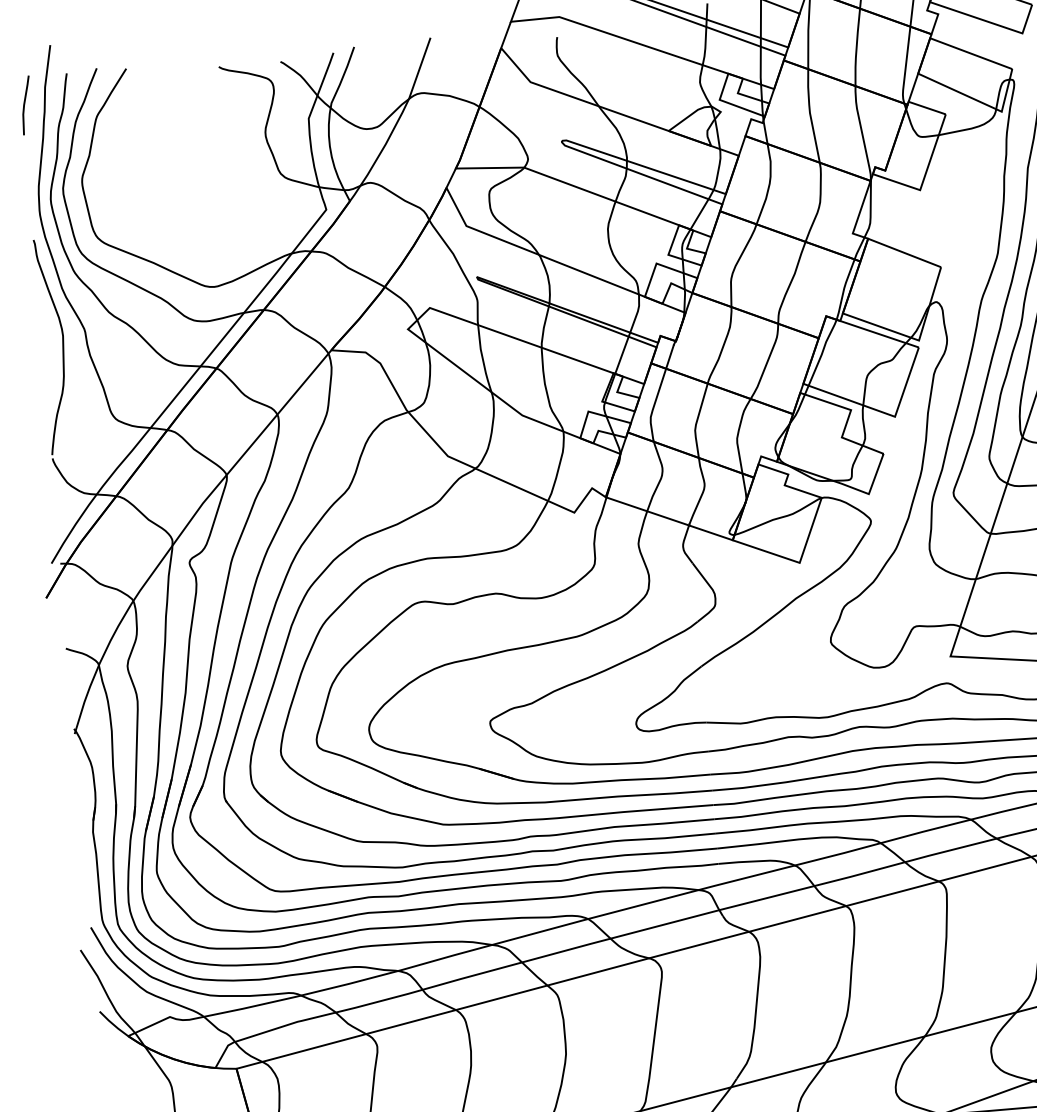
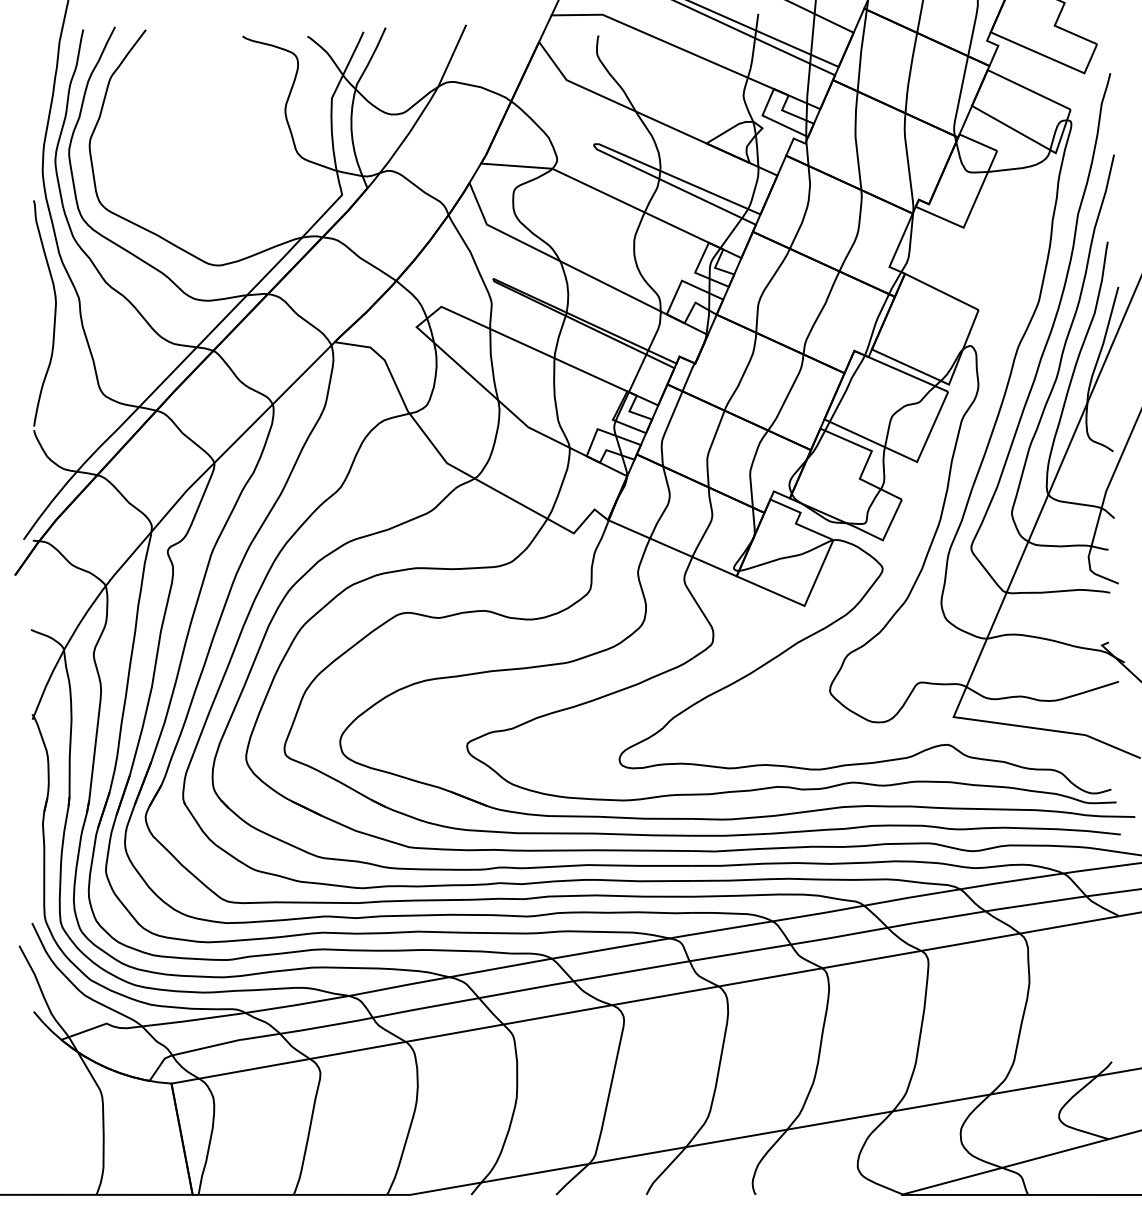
line: (24, 105) -> (36, 59), removed

